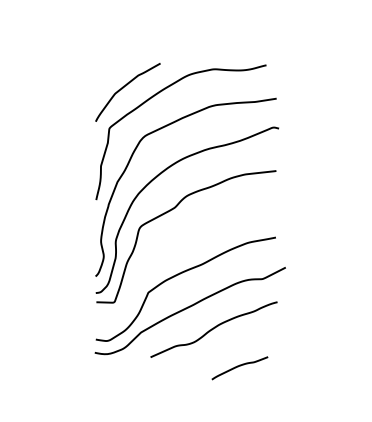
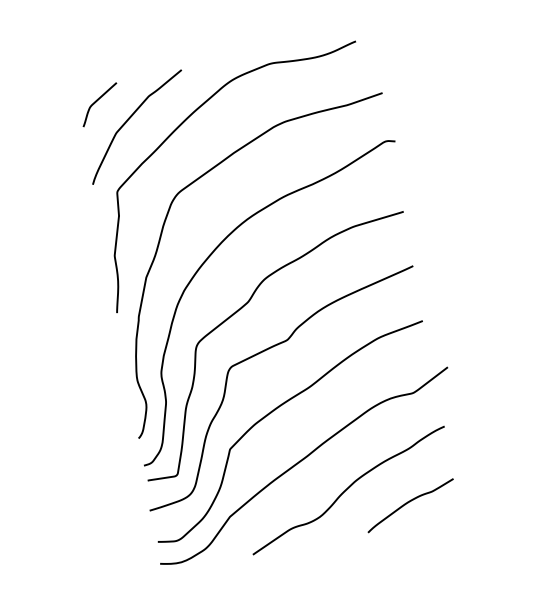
curve: (107, 73) -> (97, 102), added
curve: (178, 239) -> (263, 353), added
curve: (238, 367) -> (408, 504), moved

